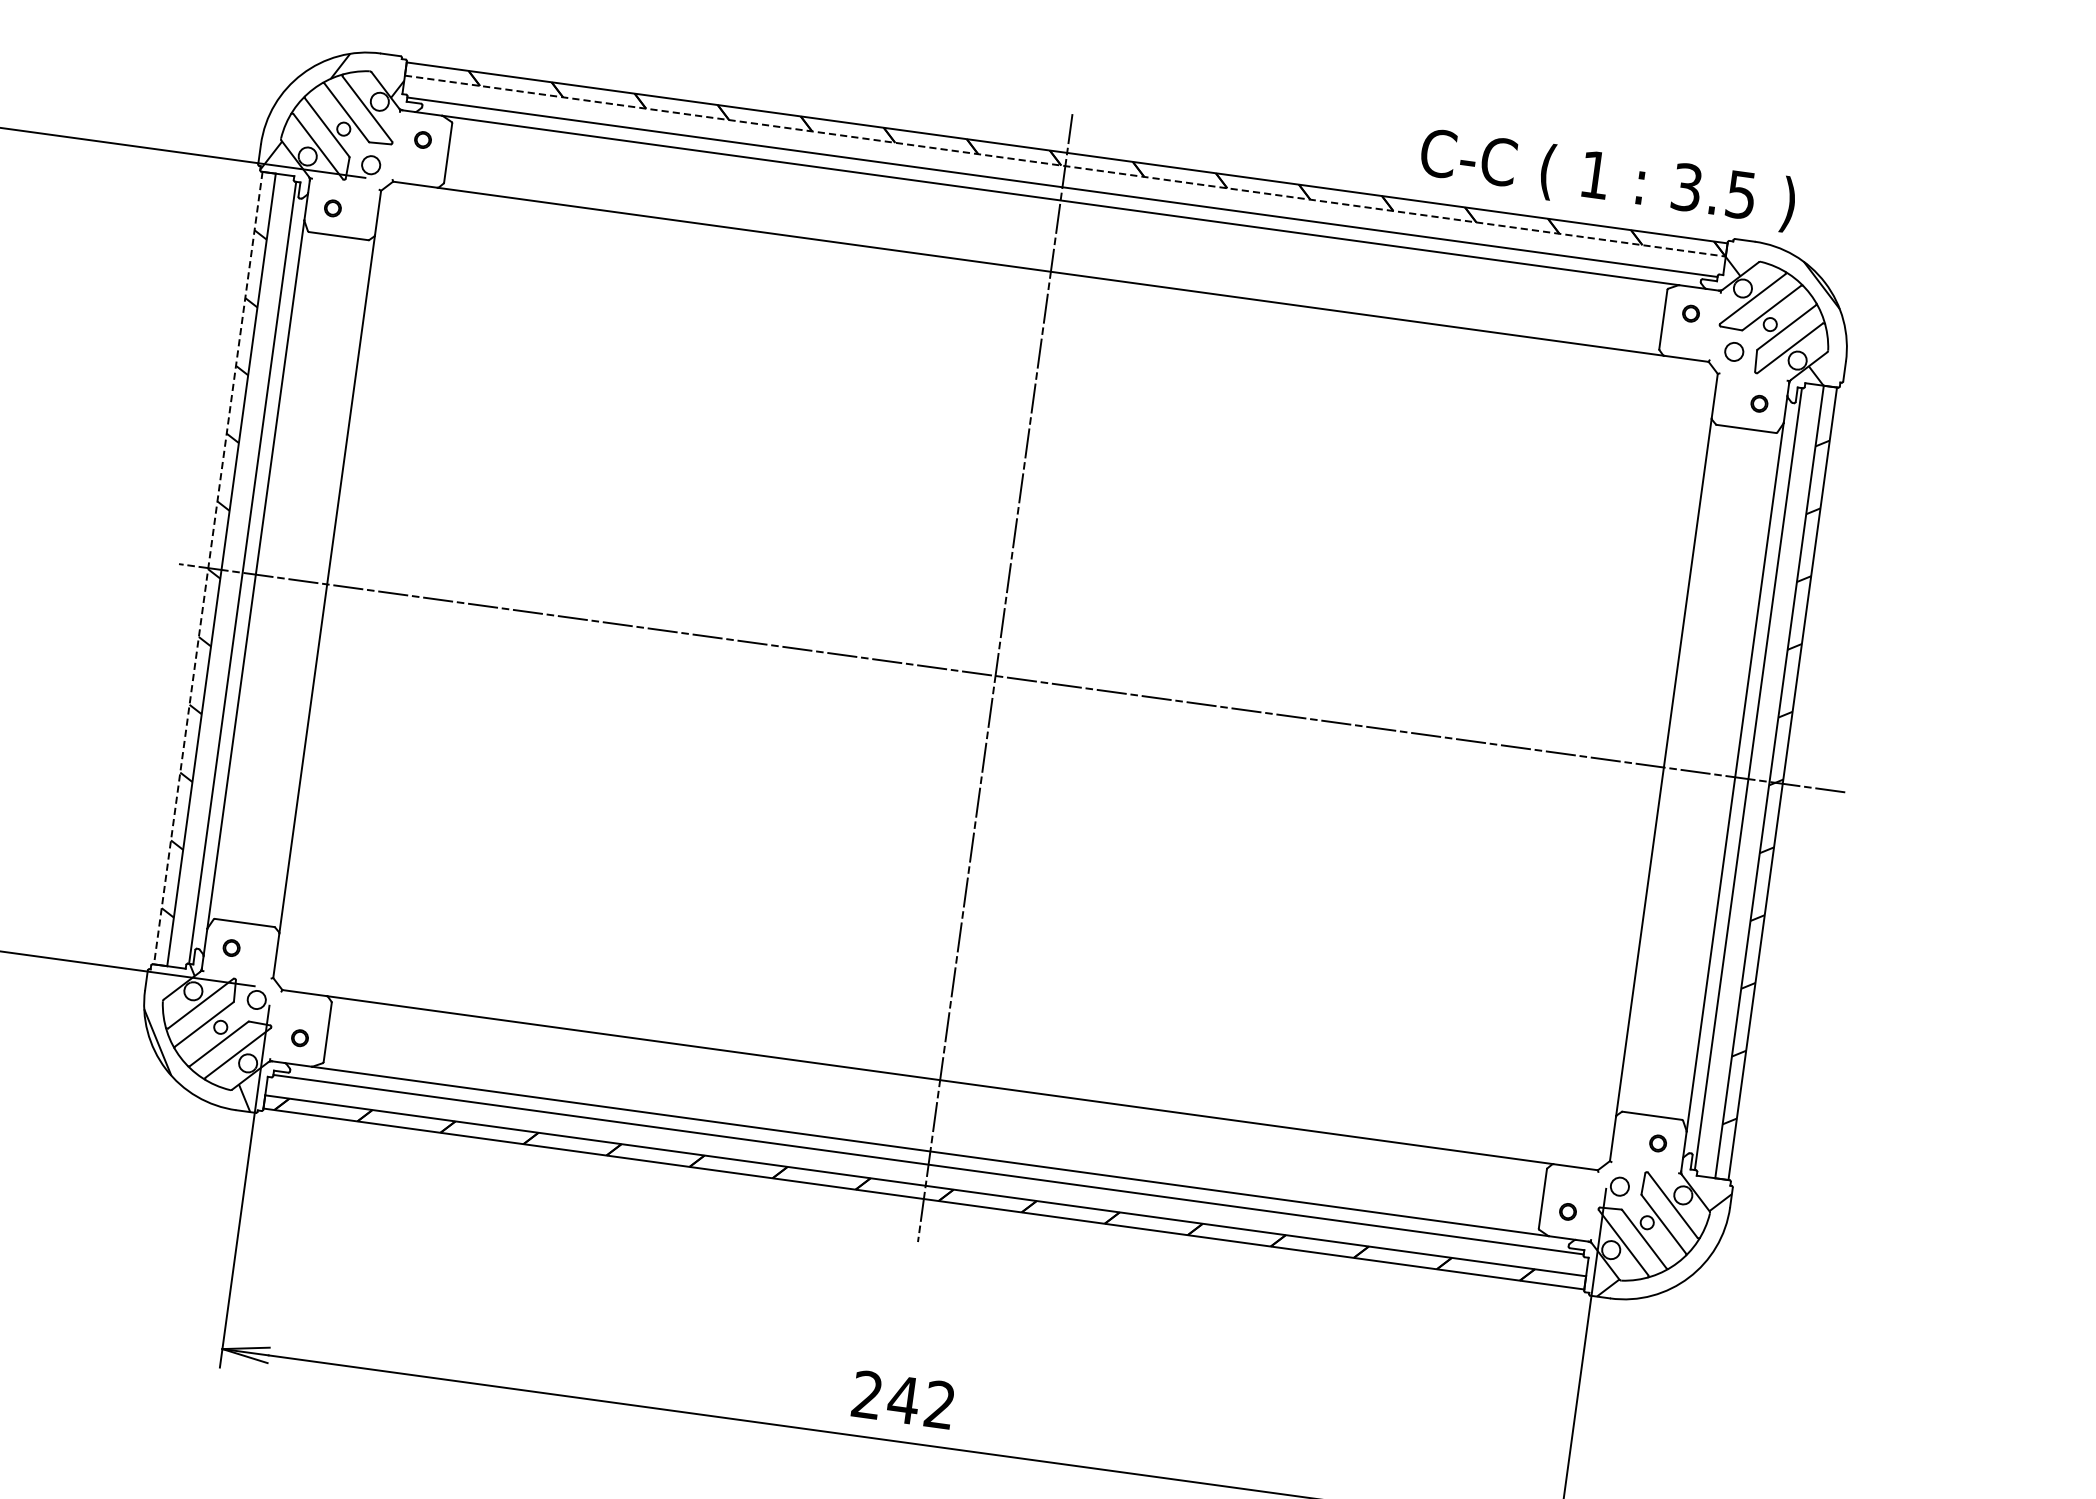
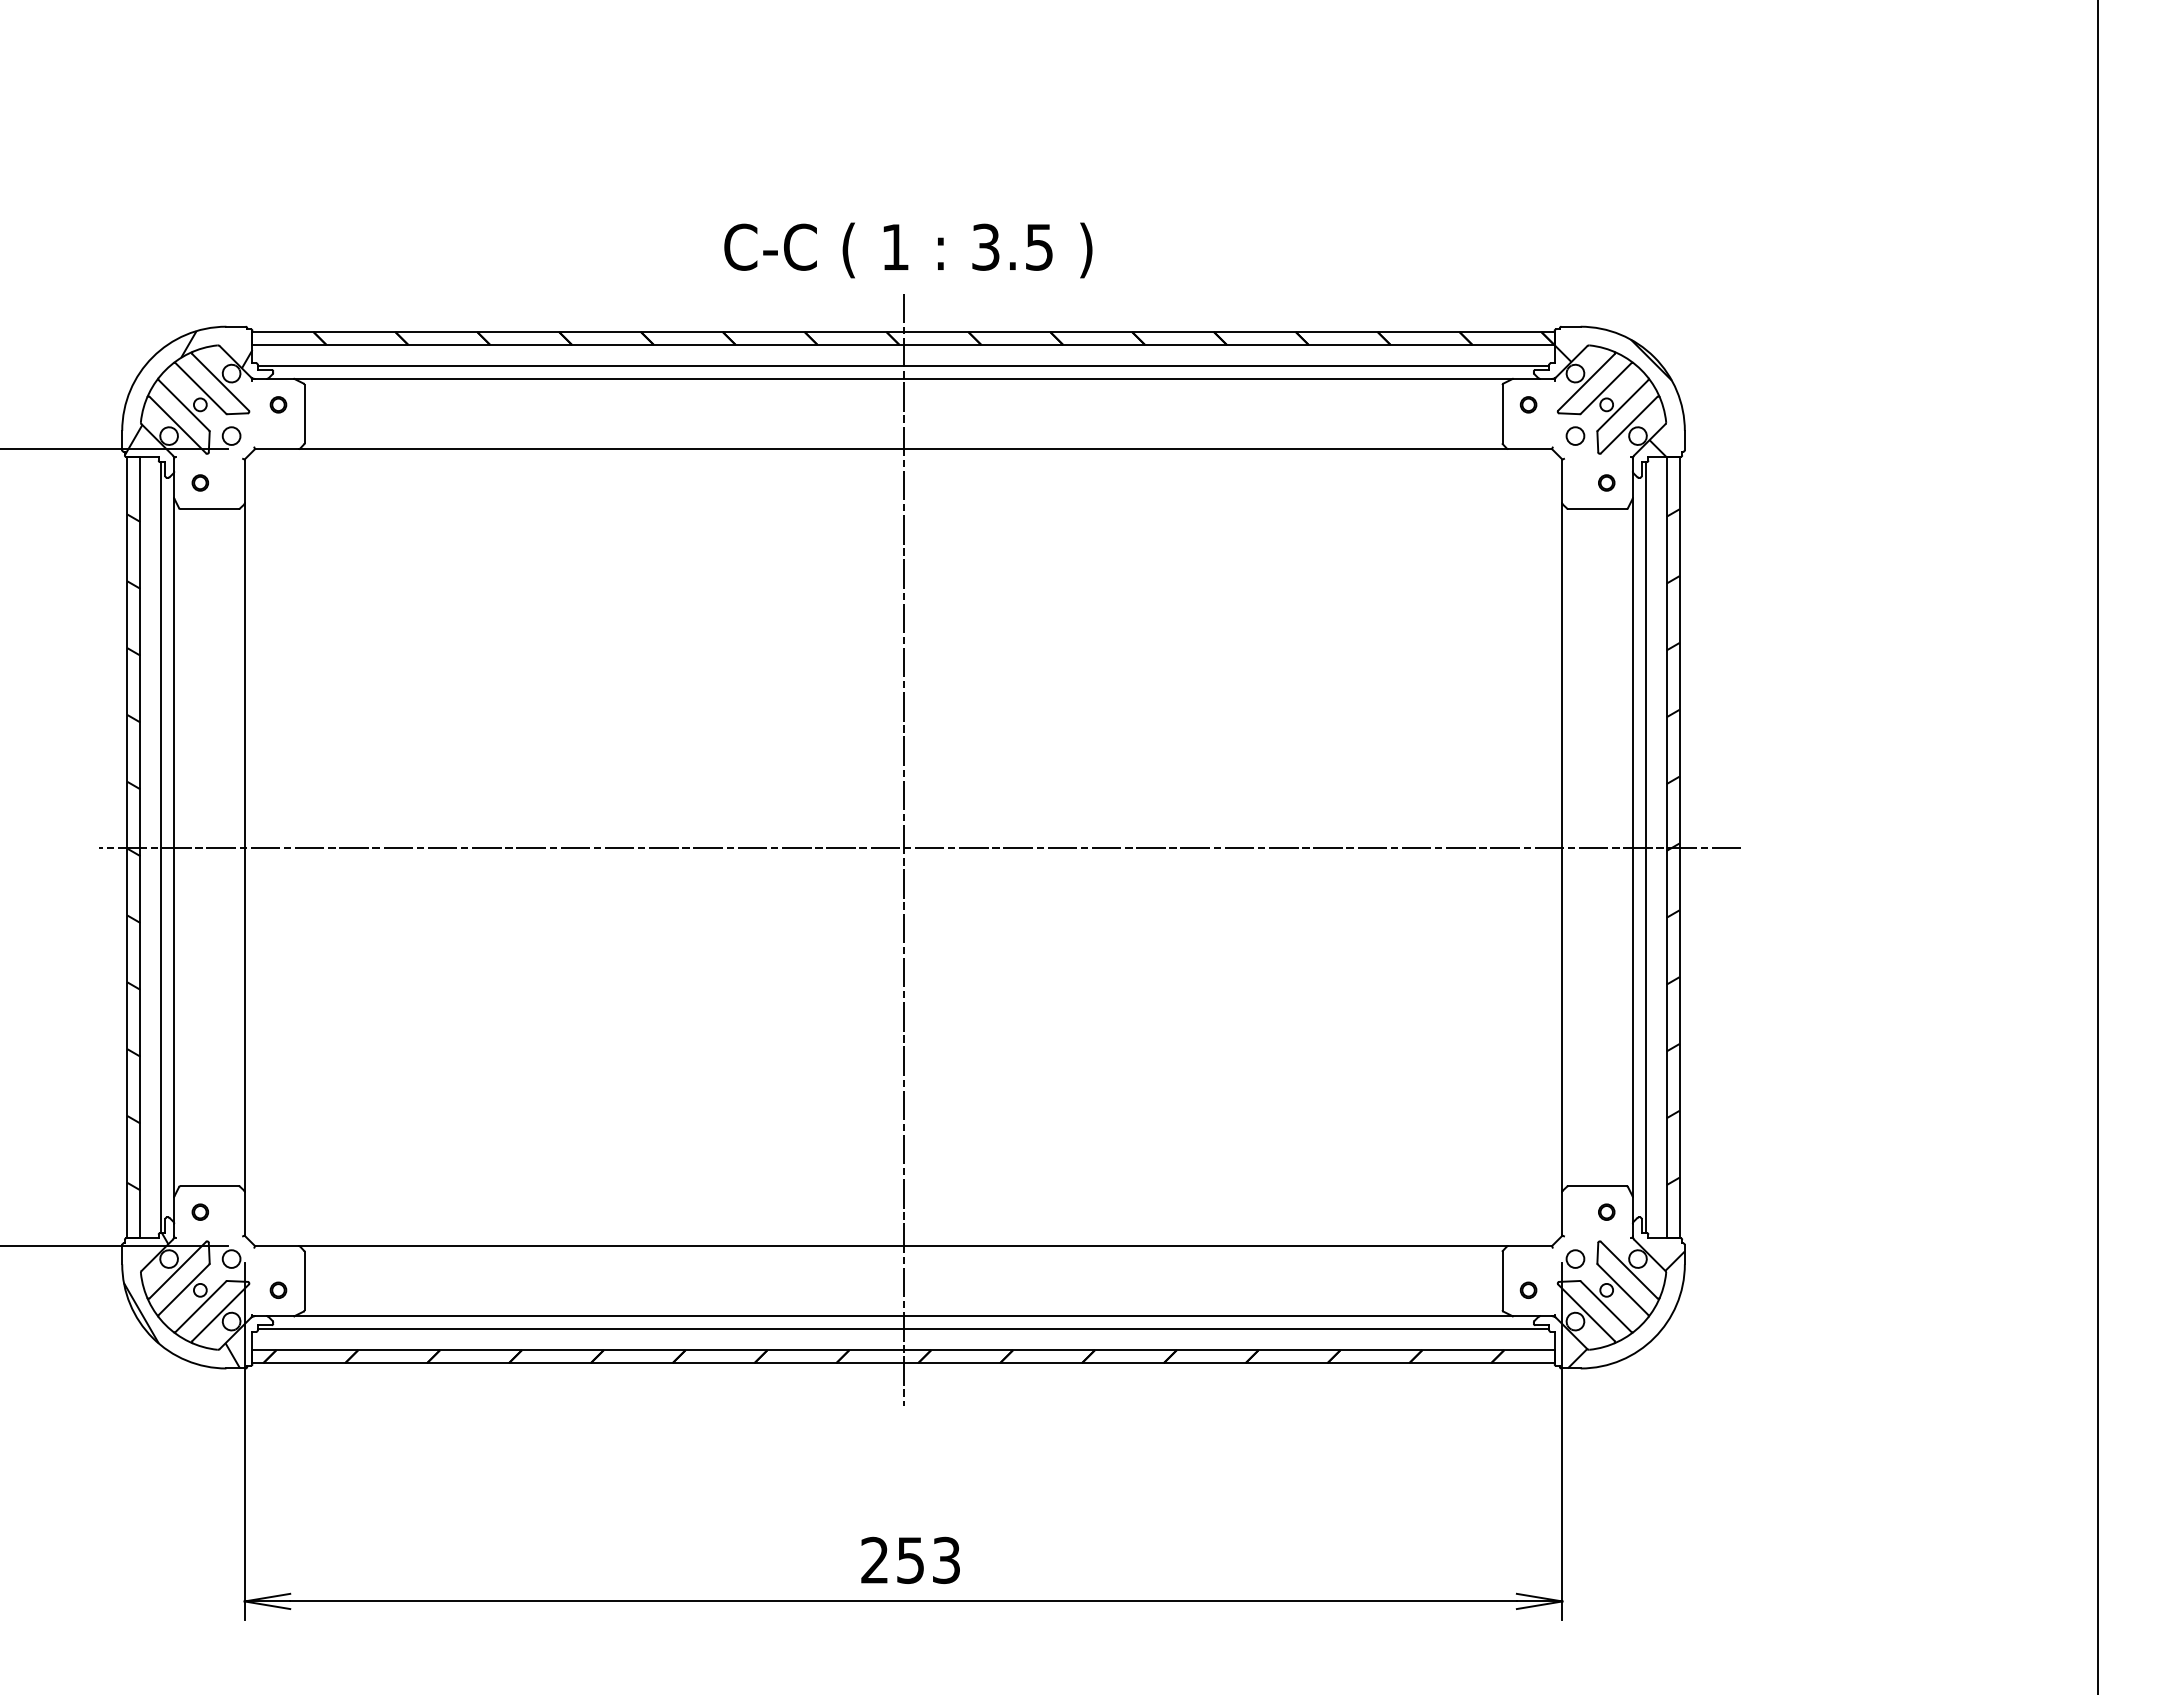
line: (1066, 165) -> (904, 344), dashed -> solid
text: (1607, 180) -> (908, 250), moved
line: (208, 568) -> (127, 847), dashed -> solid
text: (920, 1402) -> (927, 1560), 242 -> 253

